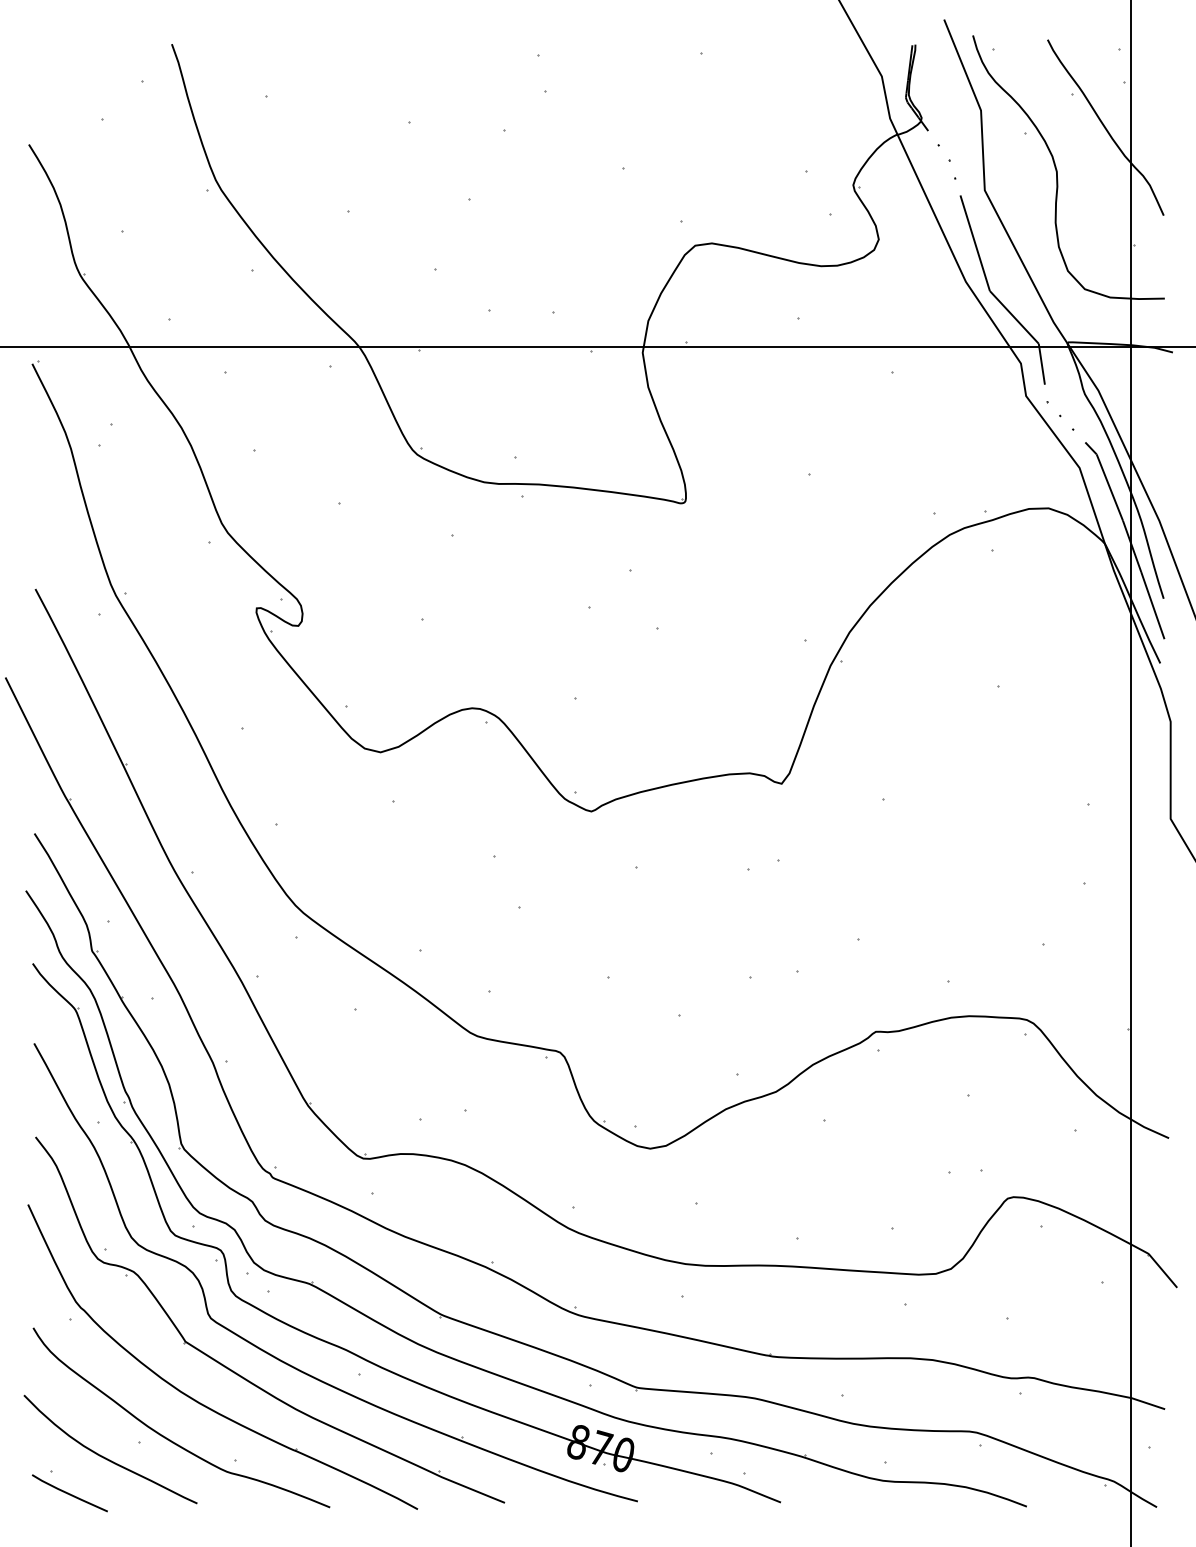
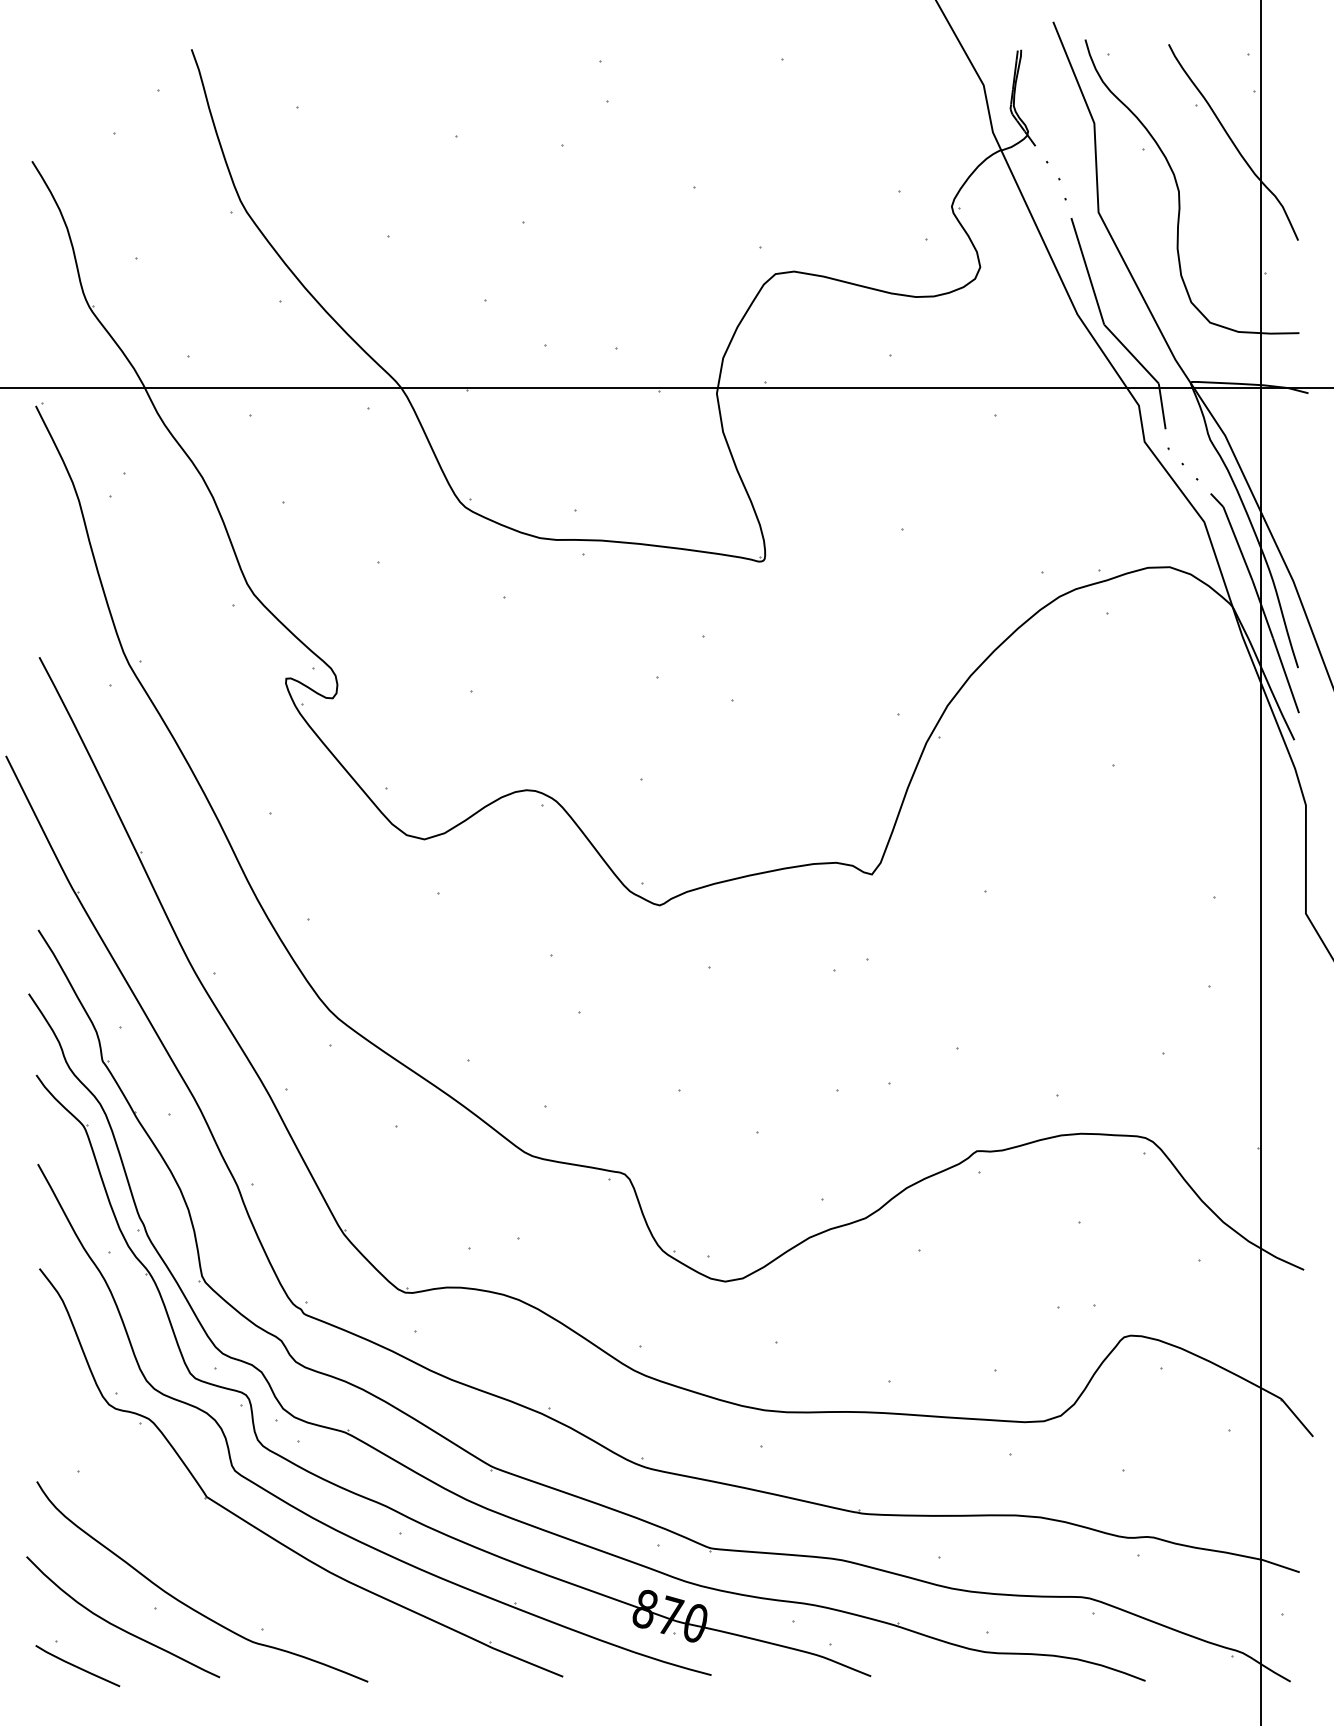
part: (197, 1400) -> (220, 1562), removed

